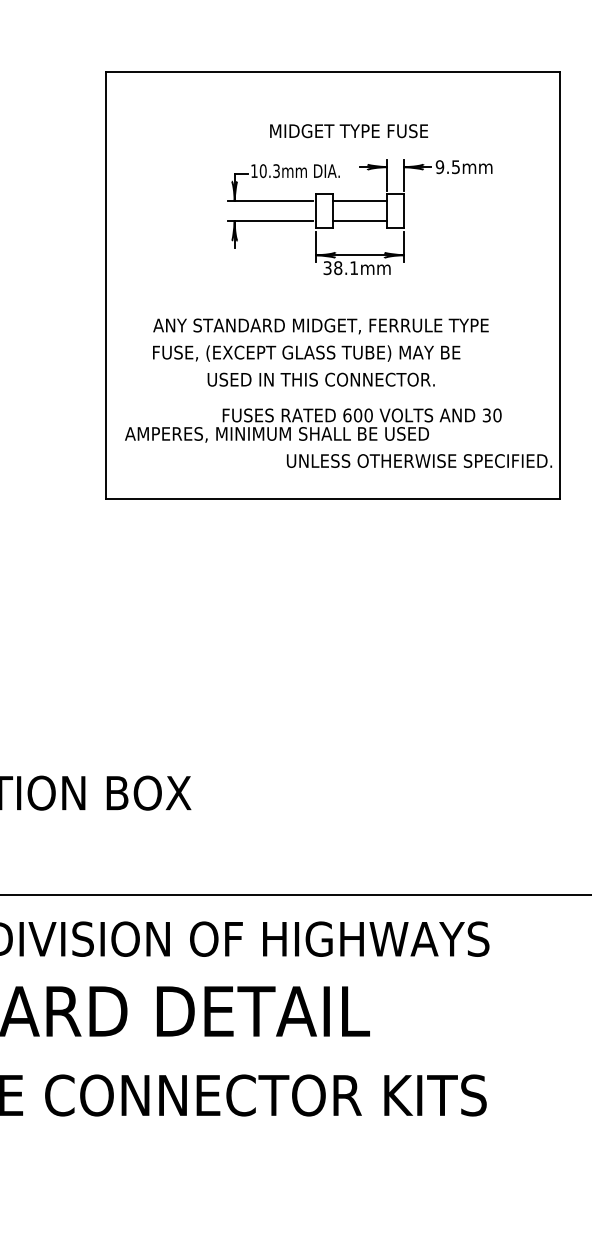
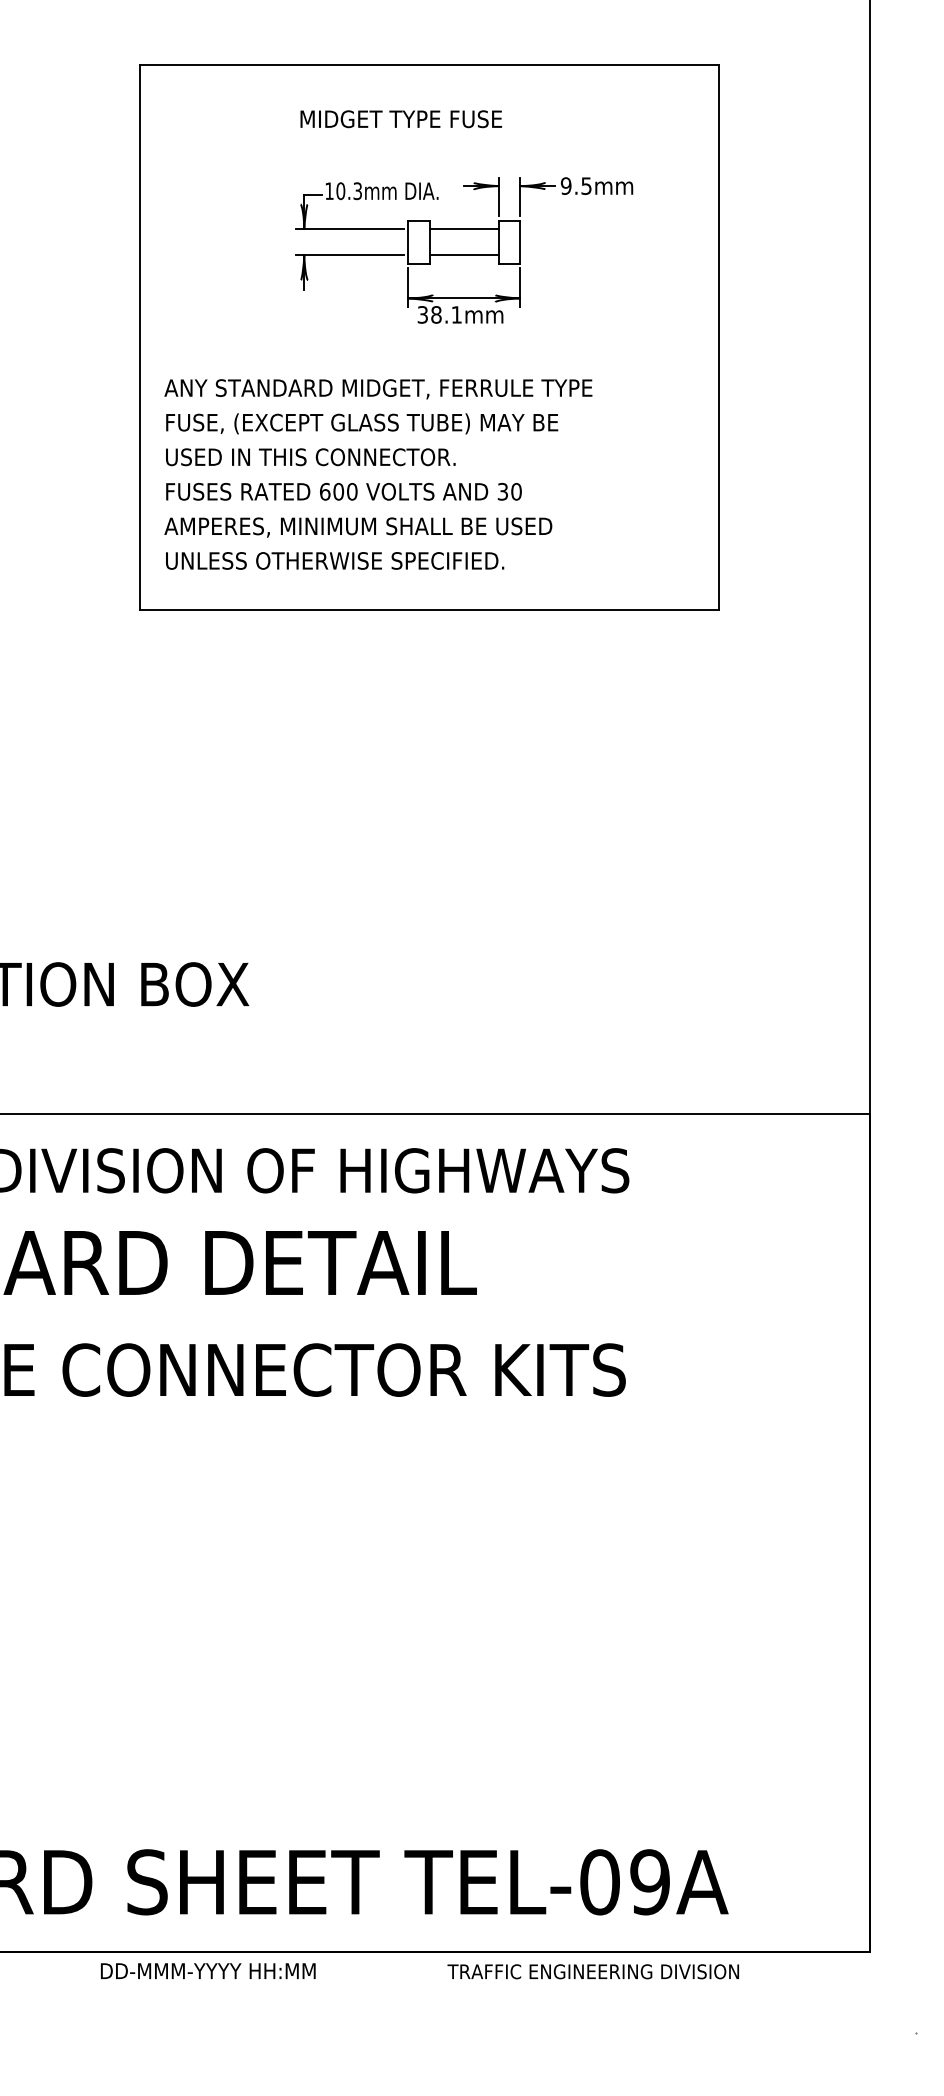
text: (348, 131) -> (400, 119), moved
text: (321, 326) -> (378, 389), moved
text: (306, 353) -> (362, 423), moved
text: (321, 379) -> (310, 457), moved
text: (361, 415) -> (343, 491), moved
text: (419, 460) -> (335, 560), moved

